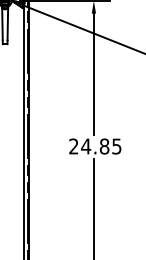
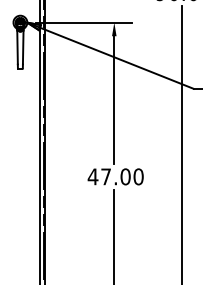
text: (95, 146) -> (115, 176), 24.85 -> 47.00

